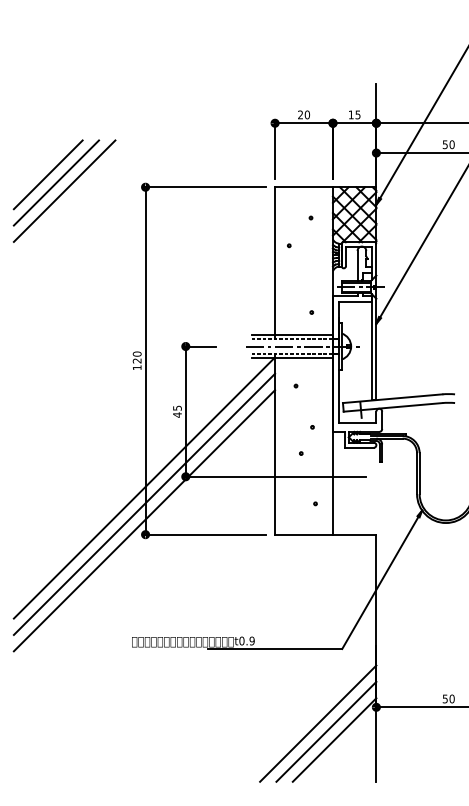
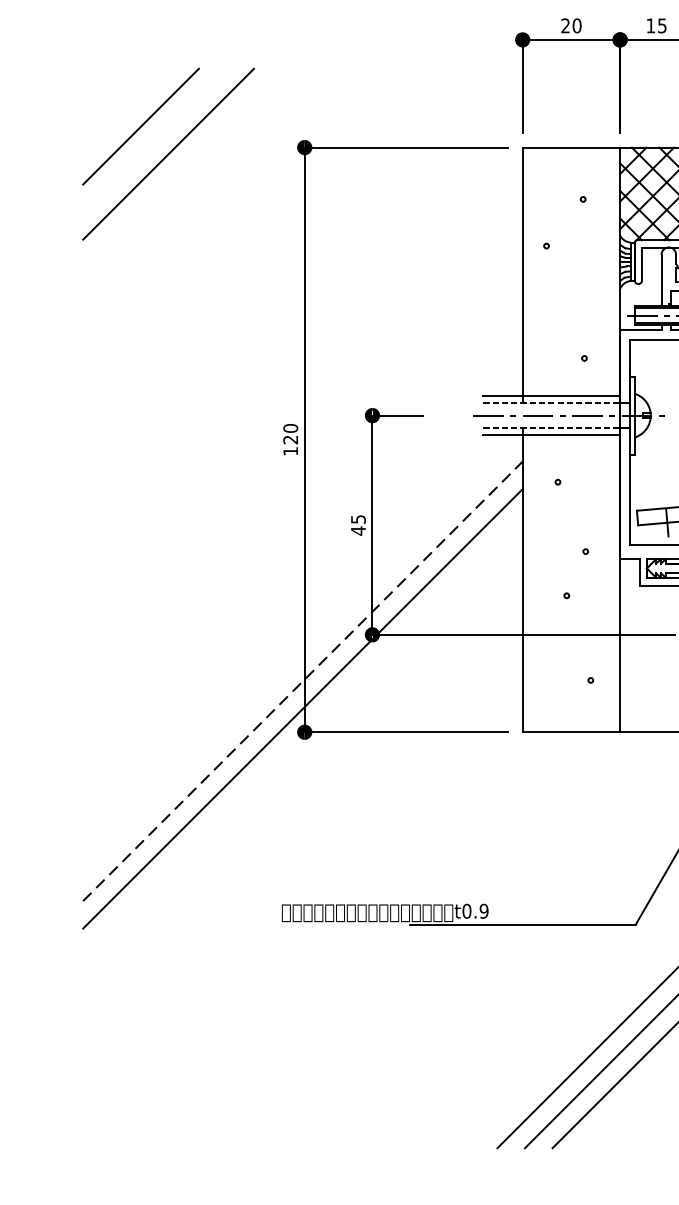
line: (56, 182) -> (154, 139), removed
line: (143, 488) -> (301, 654), removed
line: (144, 504) -> (302, 681), solid -> dashed

